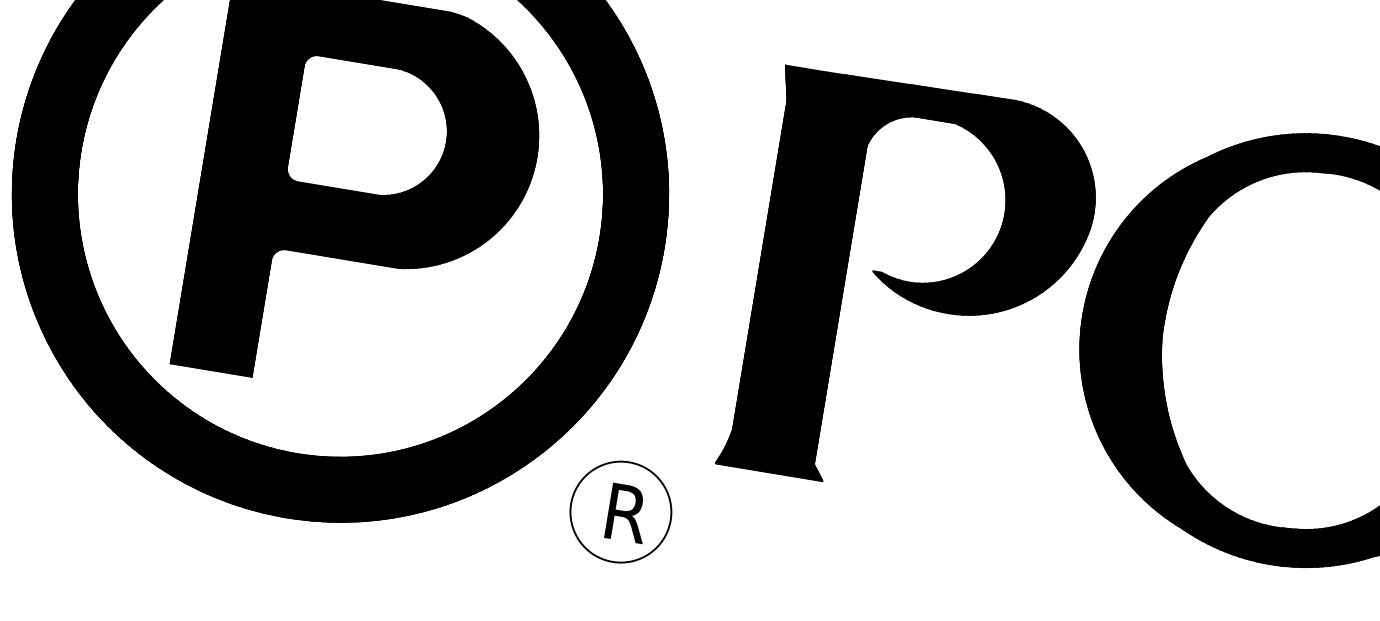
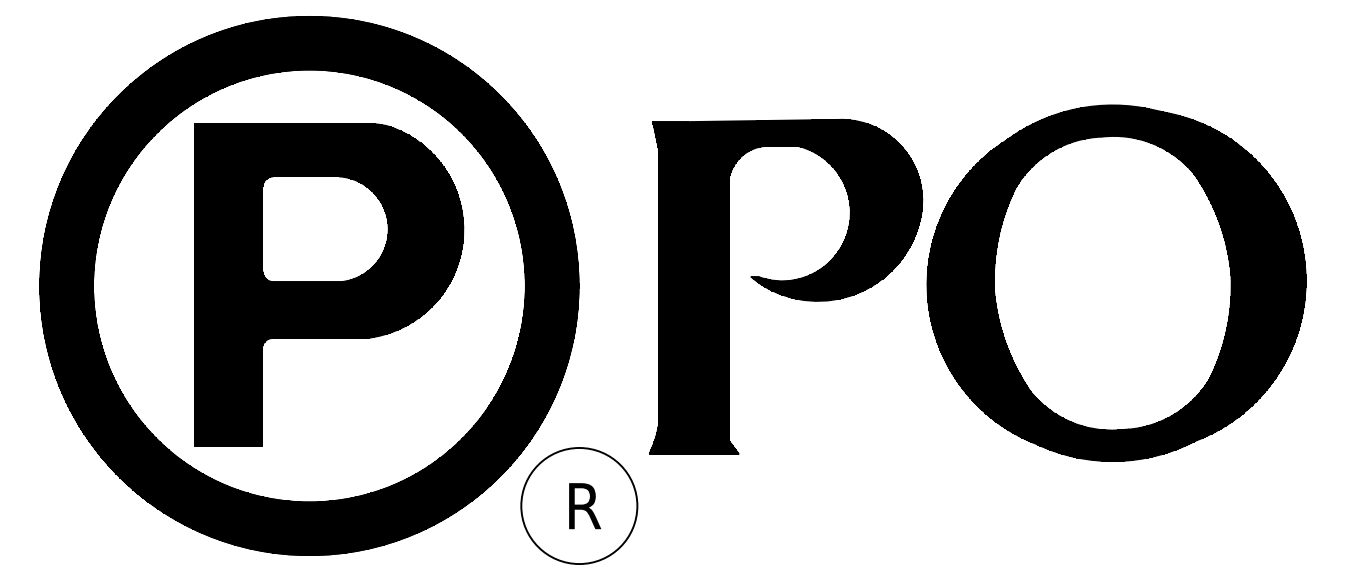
circle: (620, 511) -> (578, 505), size x1.4

